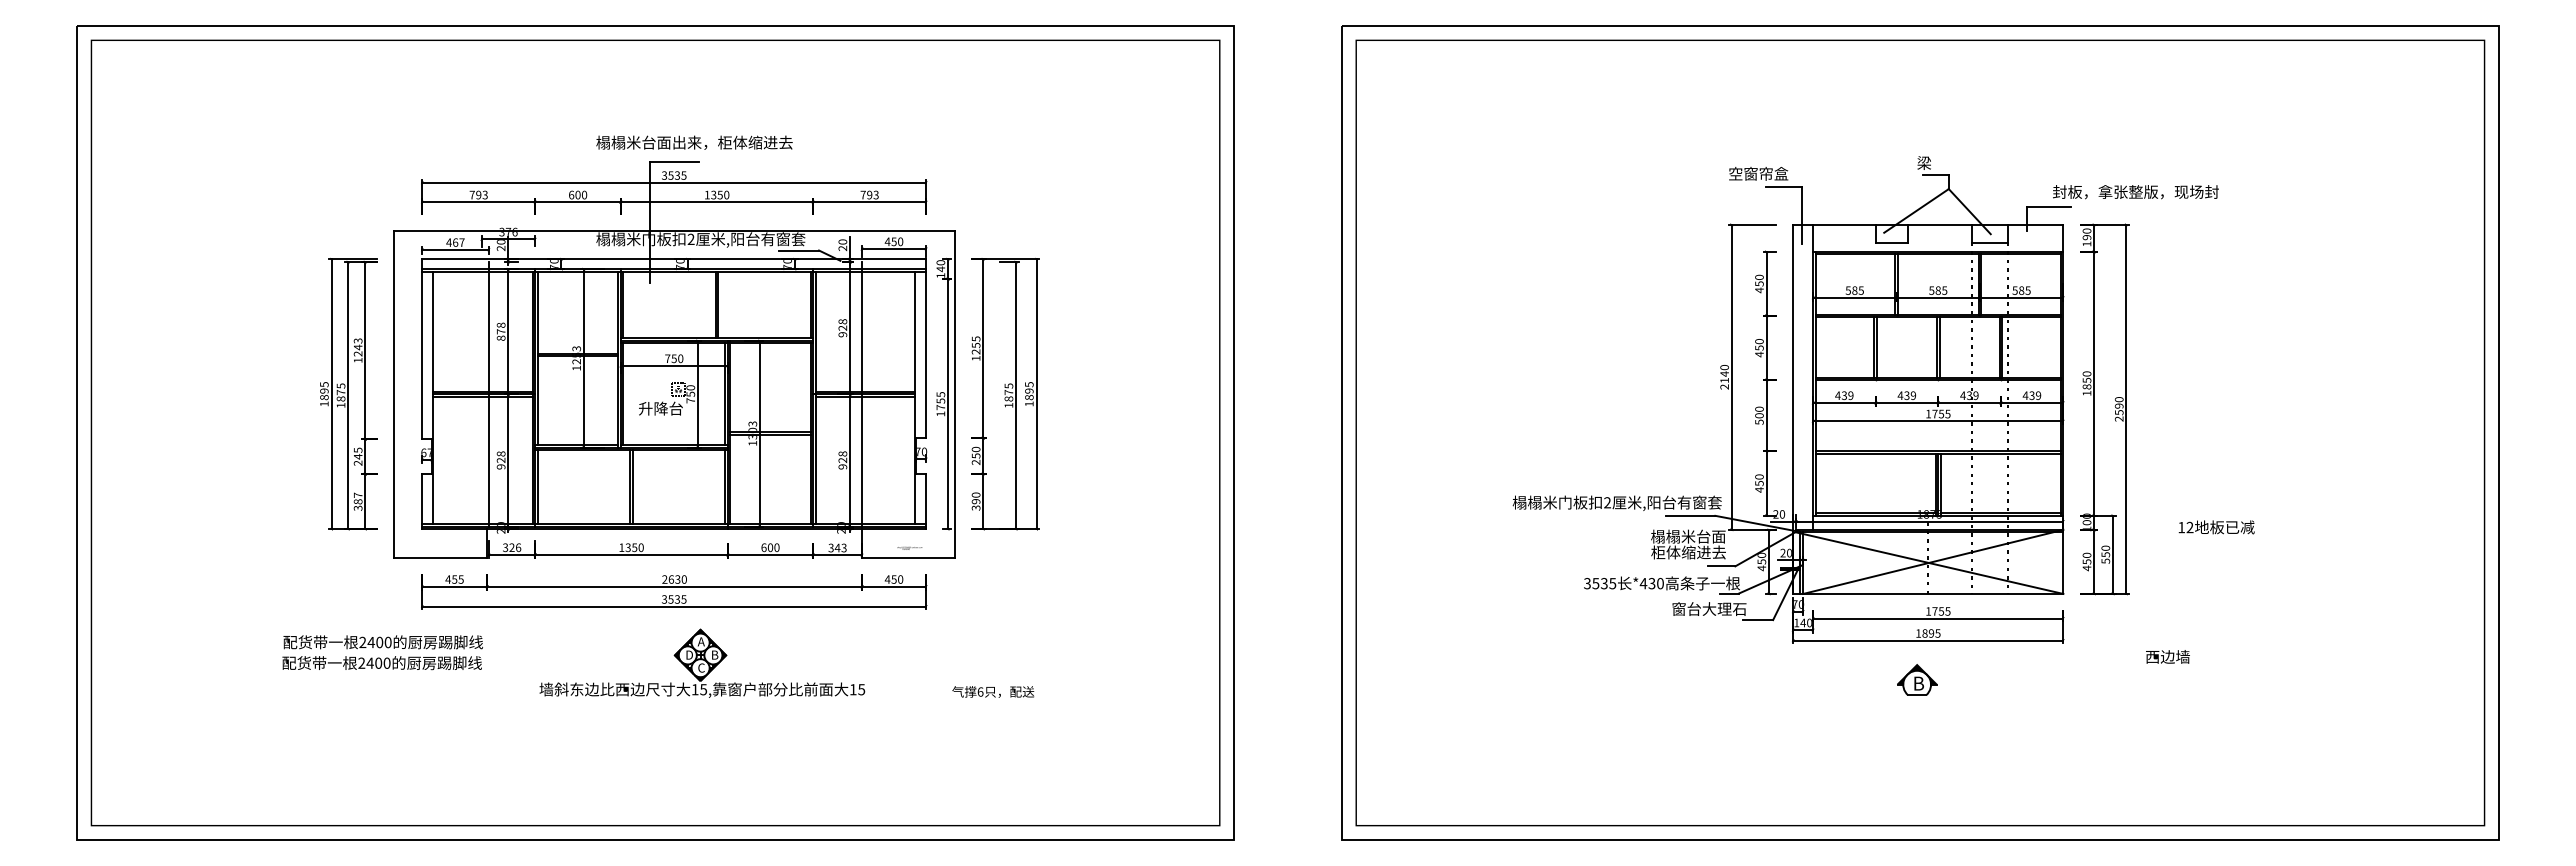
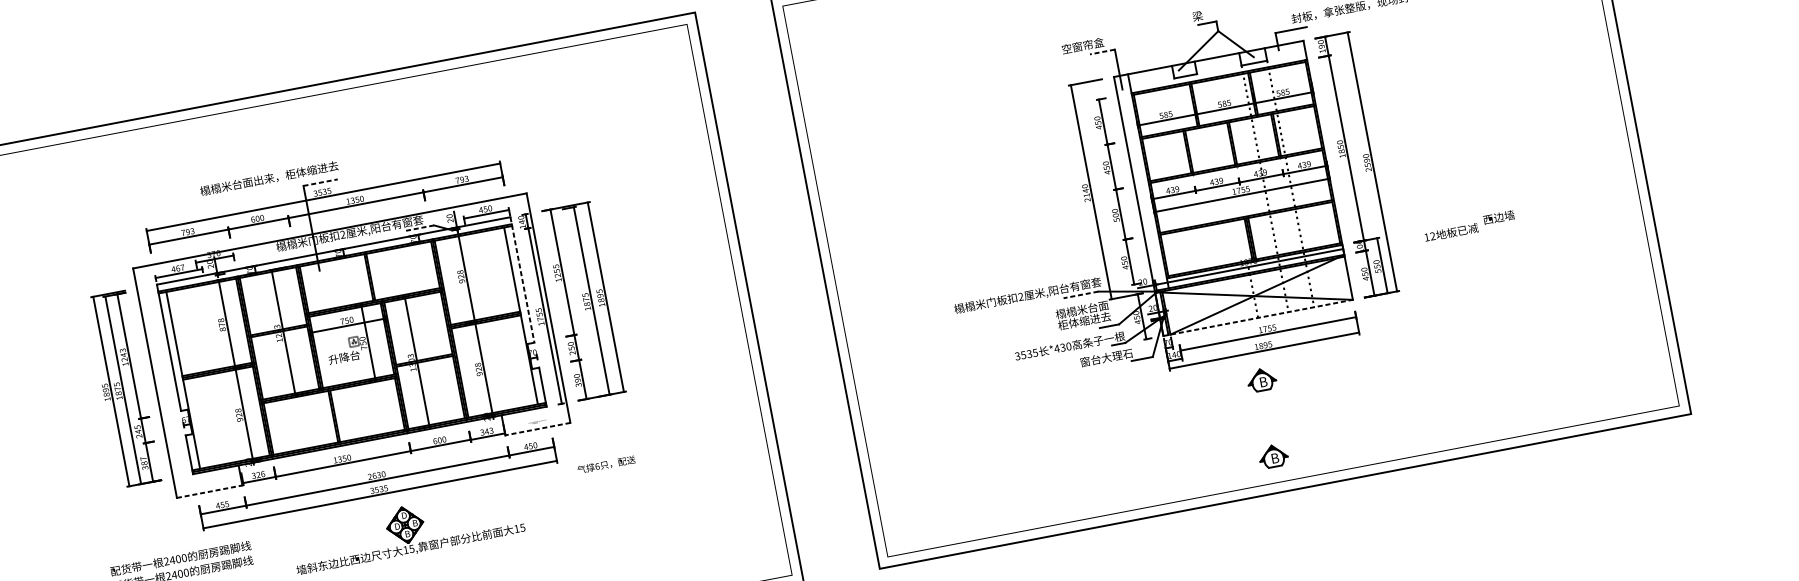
text: (694, 142) -> (269, 178), moved
line: (674, 161) -> (320, 182), solid -> dashed
line: (1783, 187) -> (1102, 52), solid -> dashed
line: (798, 250) -> (419, 228), solid -> dashed
line: (926, 349) -> (522, 280), solid -> dashed
line: (488, 394) -> (221, 370), removed
line: (862, 394) -> (483, 320), removed
line: (1690, 515) -> (1080, 294), solid -> dashed
line: (440, 557) -> (209, 491), solid -> dashed
line: (907, 557) -> (537, 428), solid -> dashed
line: (1928, 593) -> (1258, 317), solid -> dashed
text: (701, 641) -> (403, 515), A -> D
text: (2167, 656) -> (1498, 217), moved
text: (701, 667) -> (407, 533), C -> B
text: (993, 691) -> (606, 464), moved
part: (1913, 787) -> (1273, 455), added

